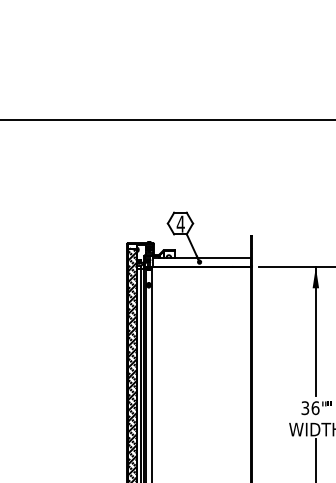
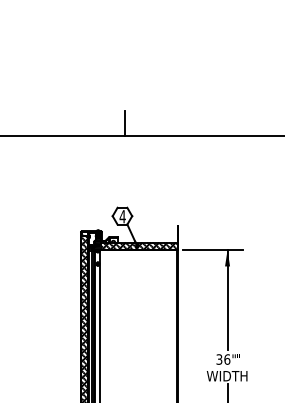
line: (184, 104) -> (125, 123), added
hatch: (201, 261) -> (138, 245), added

